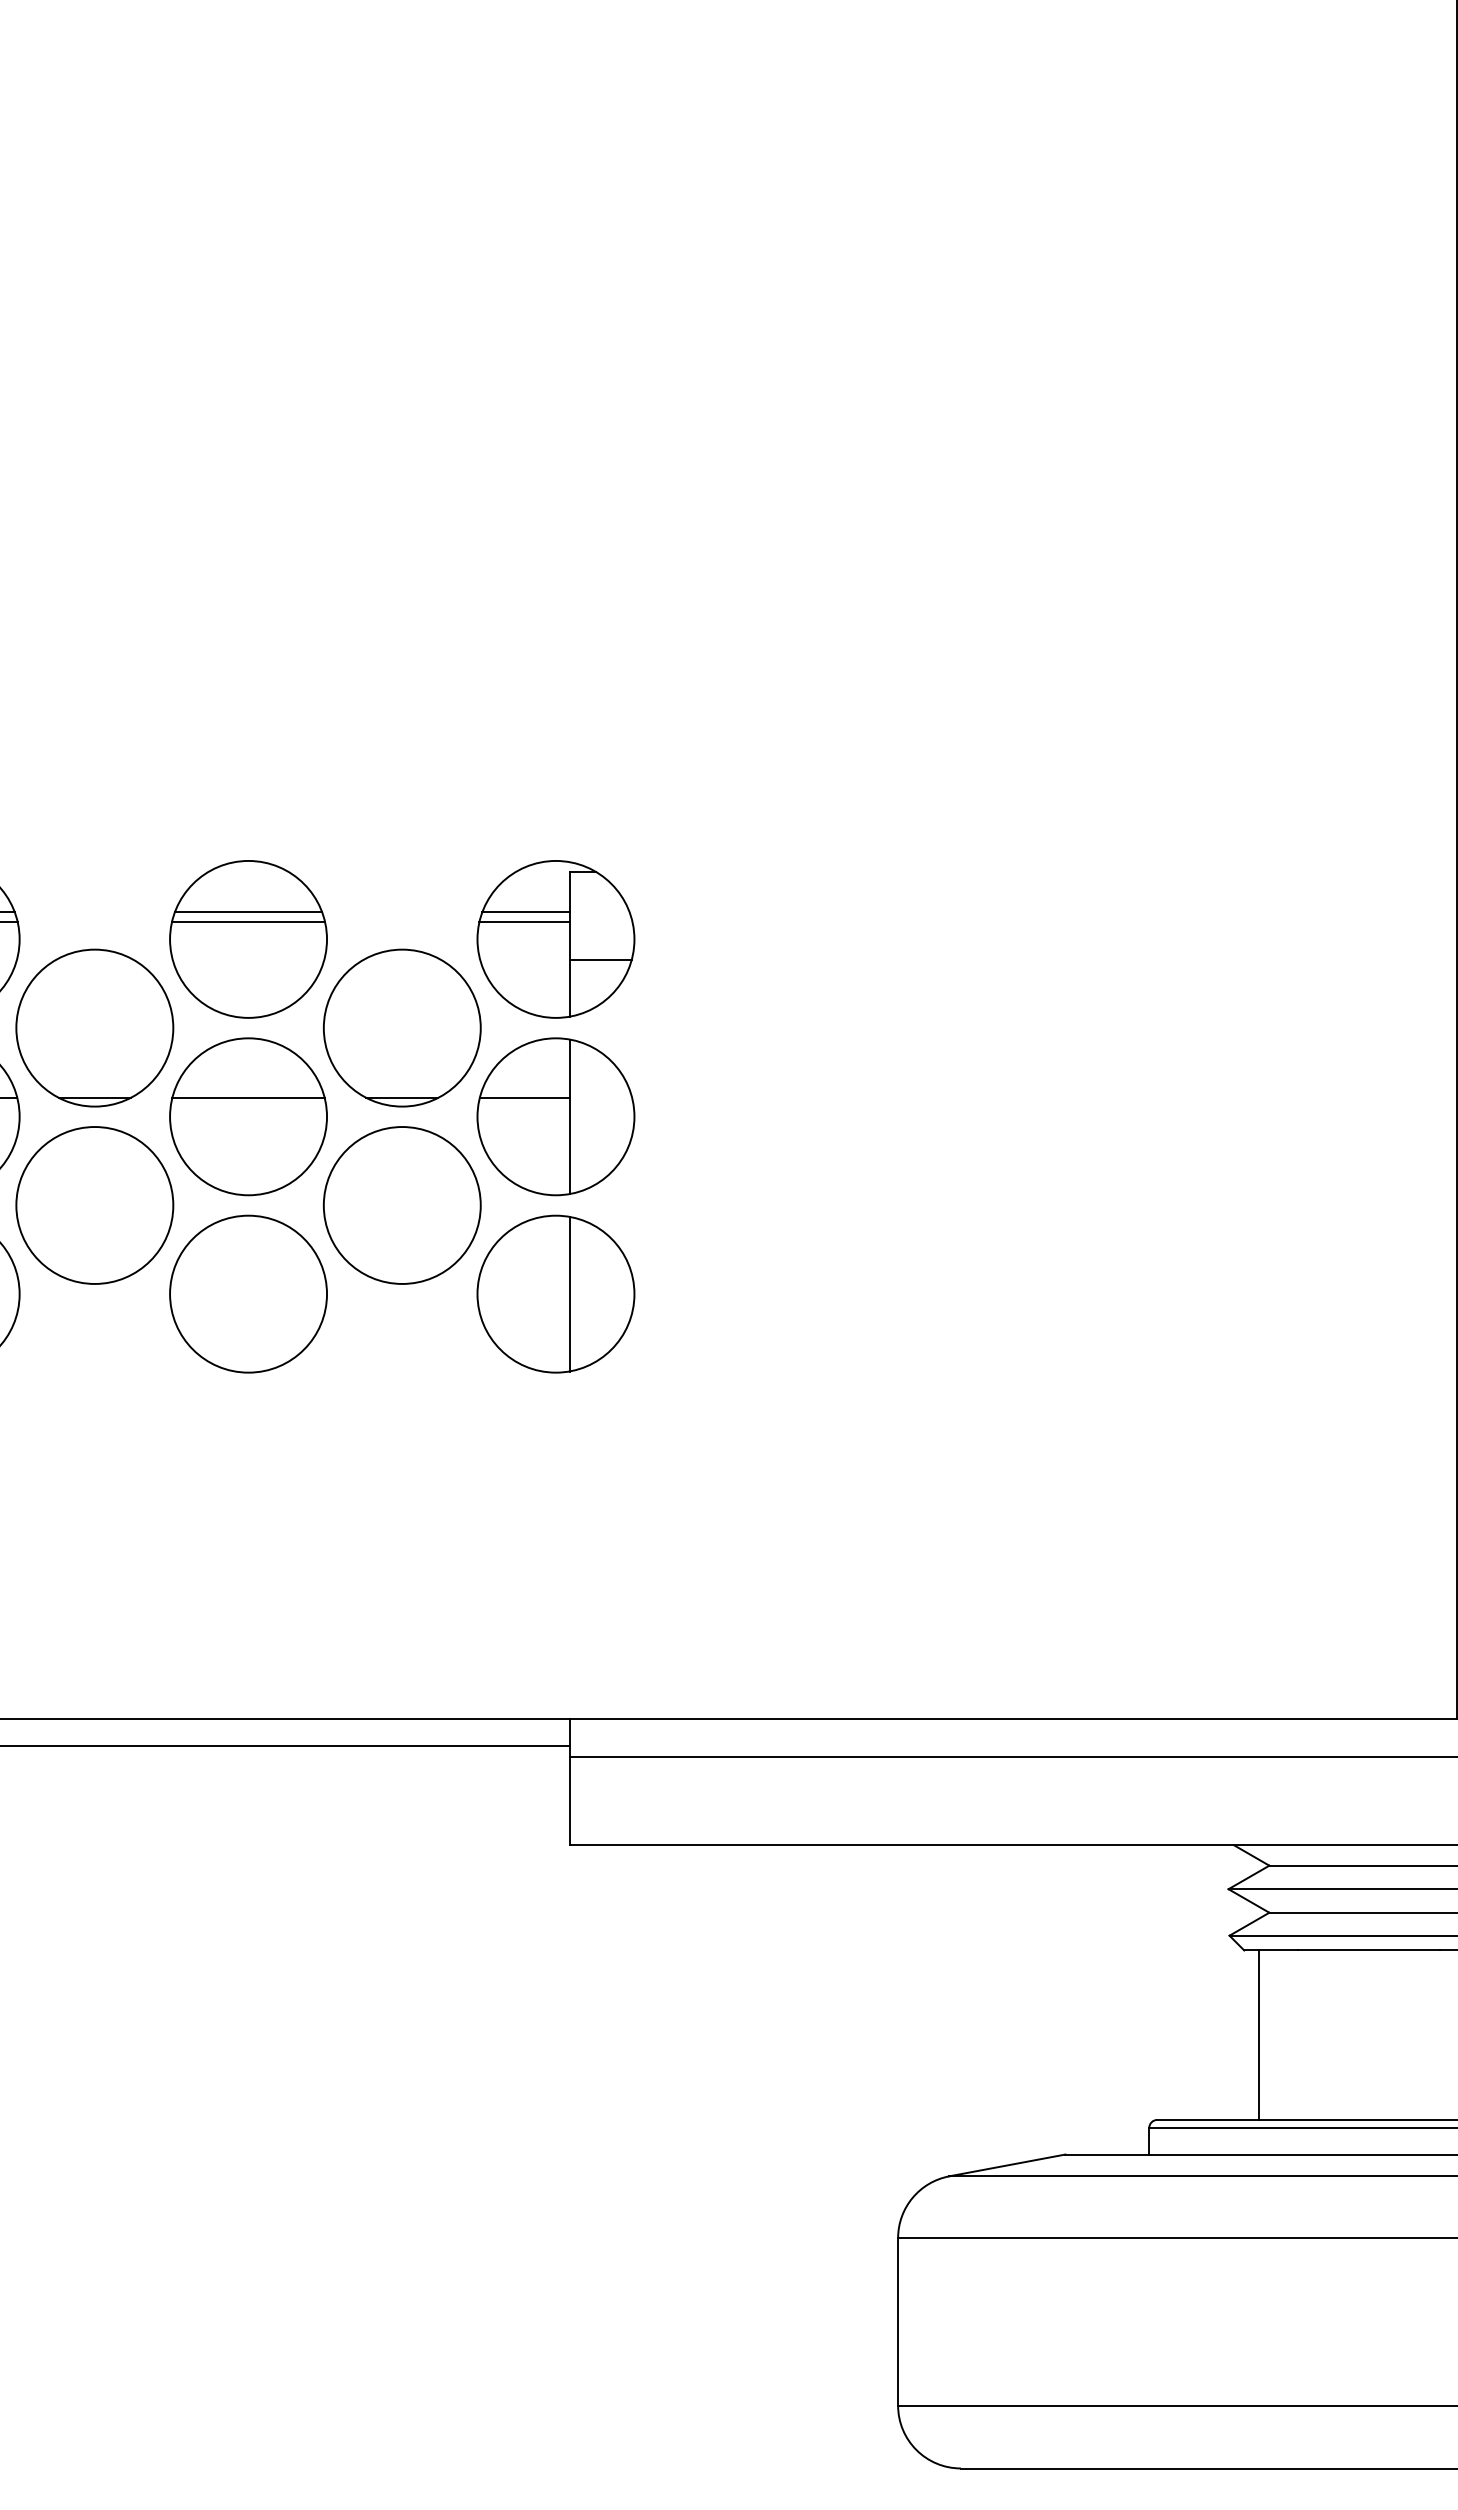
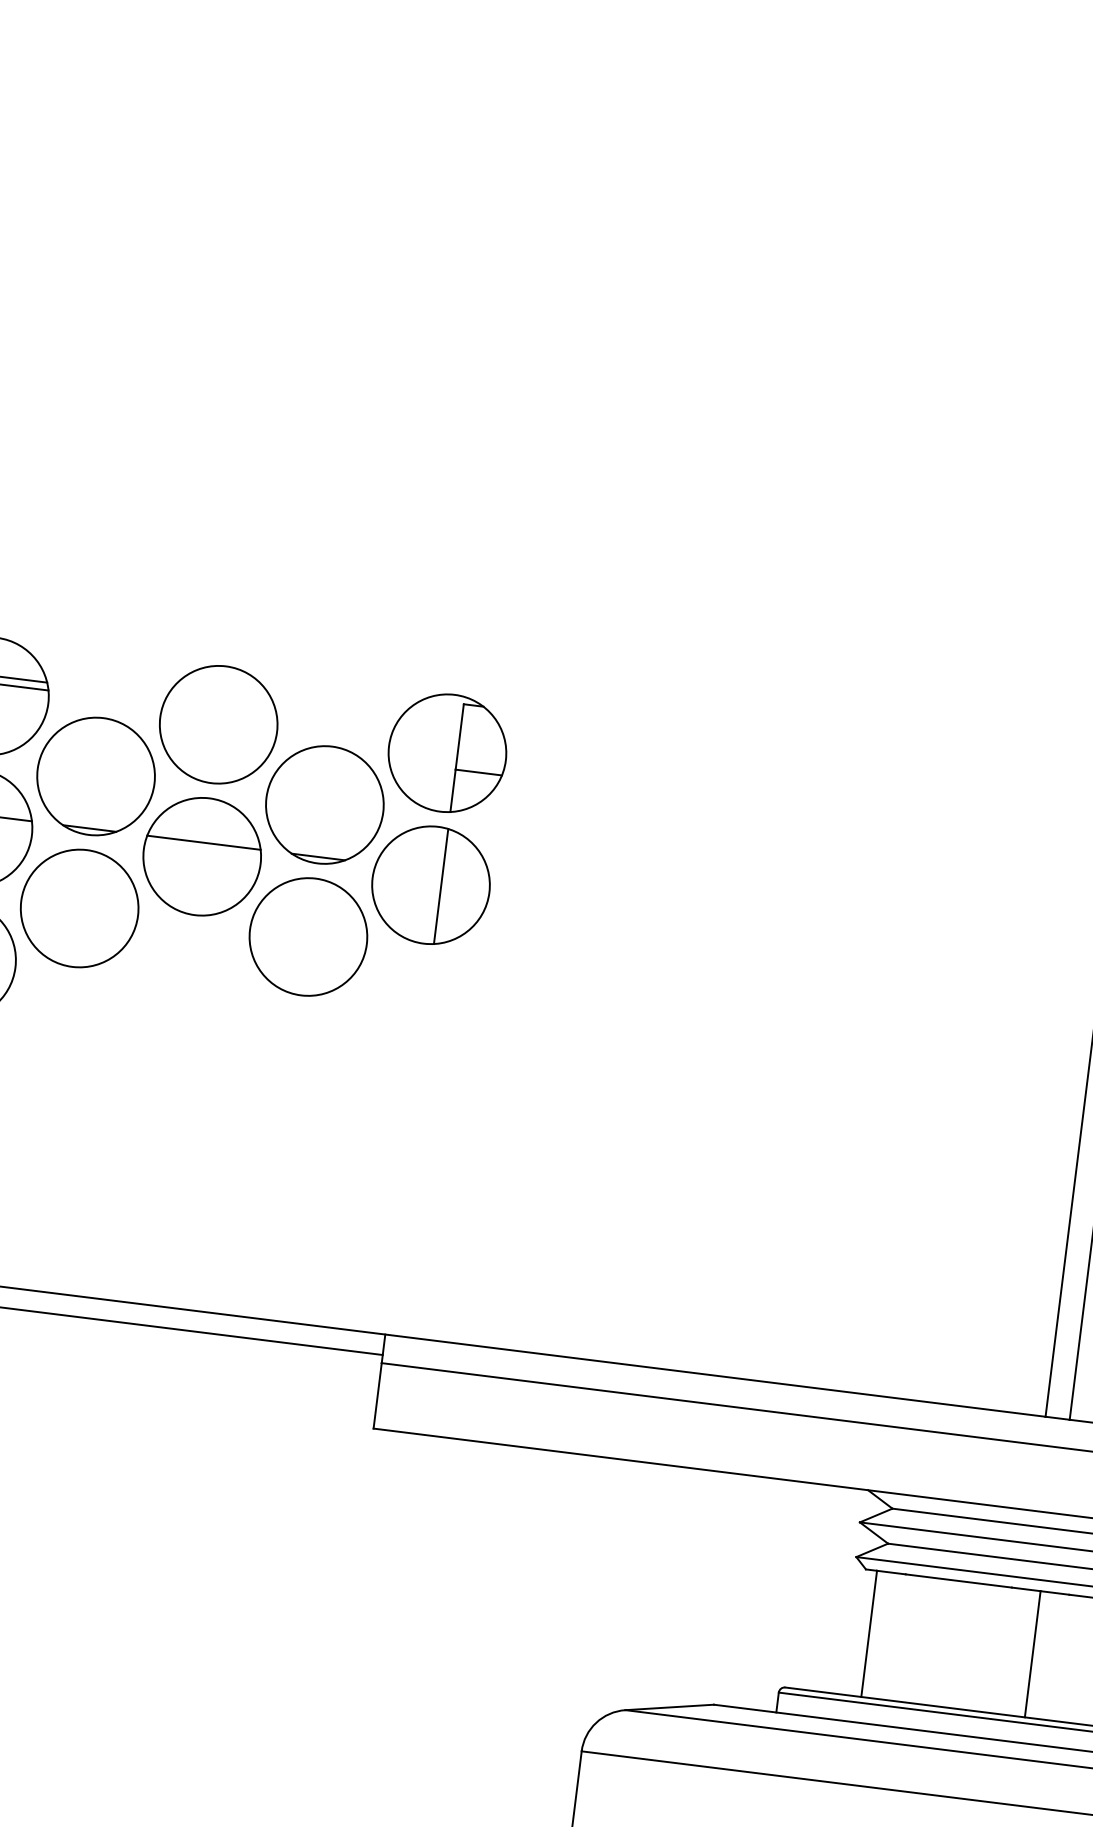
line: (248, 911) -> (221, 703), removed
line: (525, 911) -> (427, 729), removed
line: (248, 922) -> (220, 712), removed
line: (524, 922) -> (425, 737), removed
line: (524, 1097) -> (409, 867), removed
circle: (248, 1293) -> (185, 988), removed
part: (555, 1293) -> (414, 1016), removed

